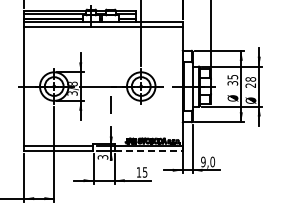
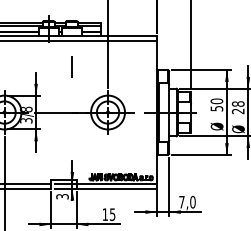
text: (232, 79) -> (216, 104), 35 -> 50
line: (110, 104) -> (71, 66), moved
line: (148, 150) -> (116, 188), dashed -> solid
text: (203, 161) -> (182, 201), 9,0 -> 7,0

